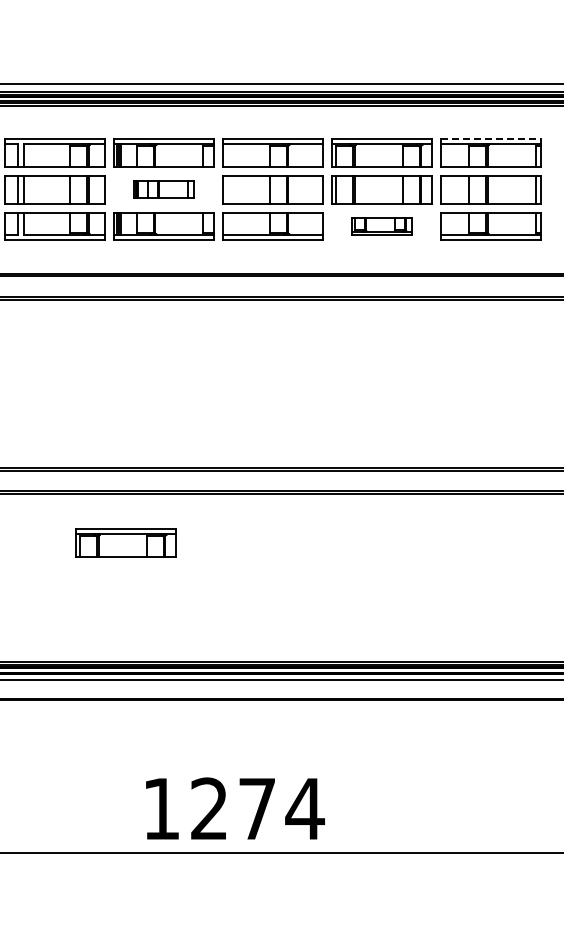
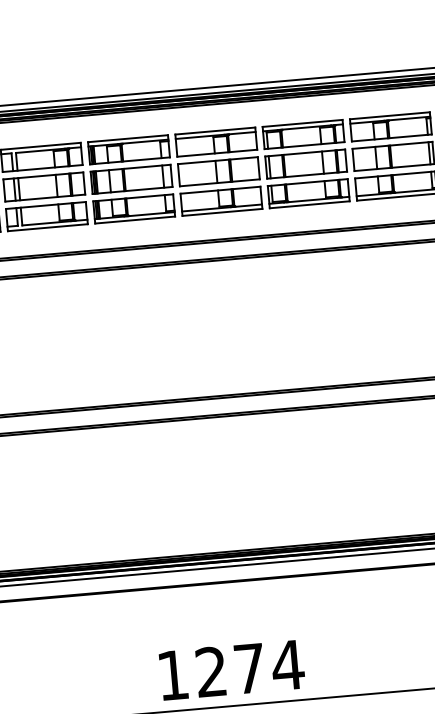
line: (491, 138) -> (390, 115), dashed -> solid
part: (163, 189) -> (131, 179), size x1.67
part: (381, 226) -> (308, 193), size x1.67
part: (125, 542) -> (125, 464), removed

